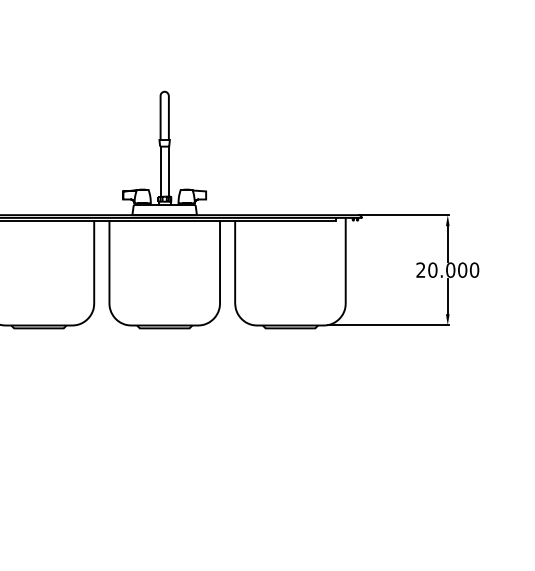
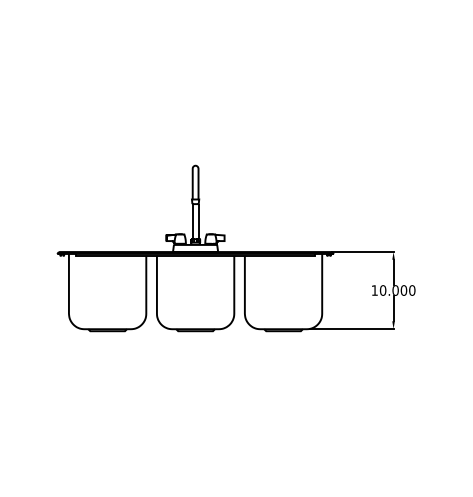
text: (420, 270) -> (374, 290), 20.000 -> 10.000

